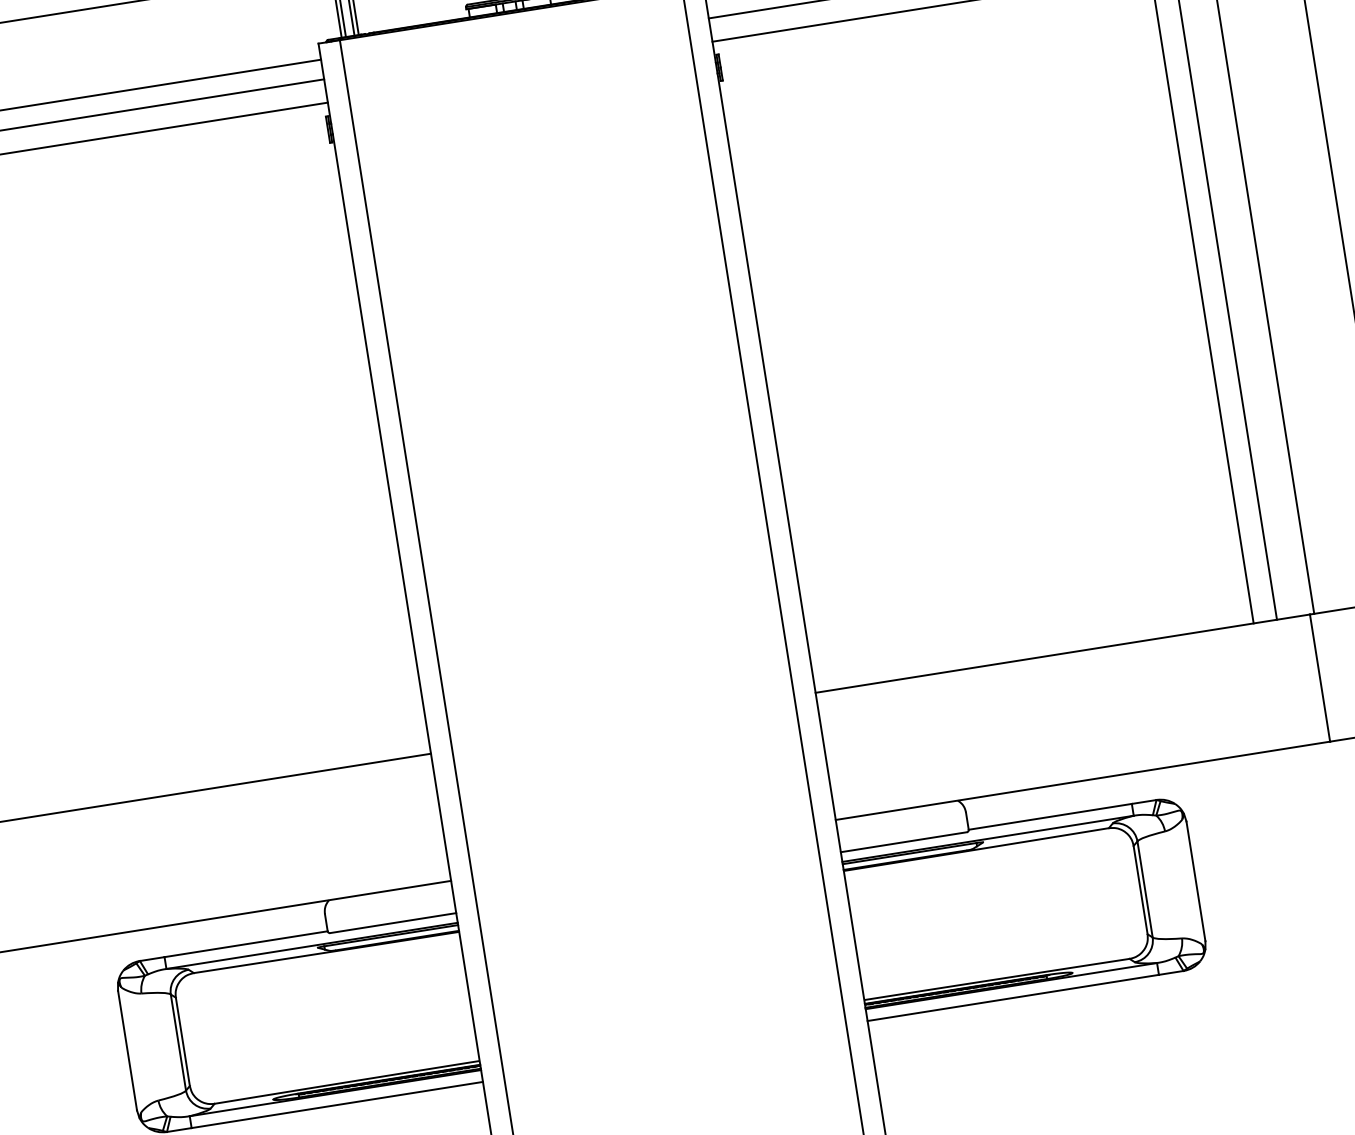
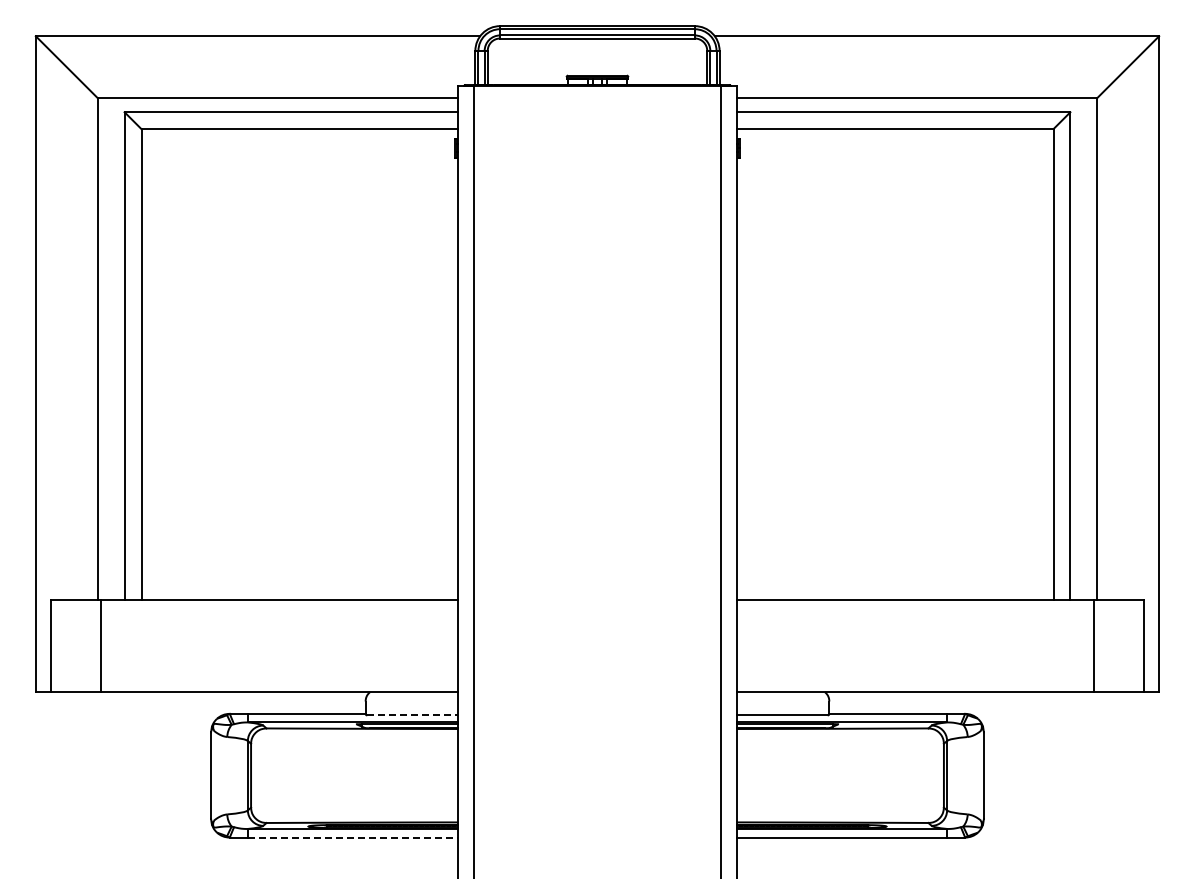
line: (392, 923) -> (412, 715), solid -> dashed
line: (337, 1104) -> (353, 837), solid -> dashed

